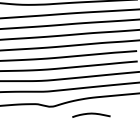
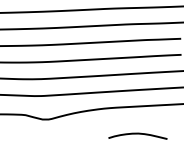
curve: (91, 114) -> (138, 135), moved

